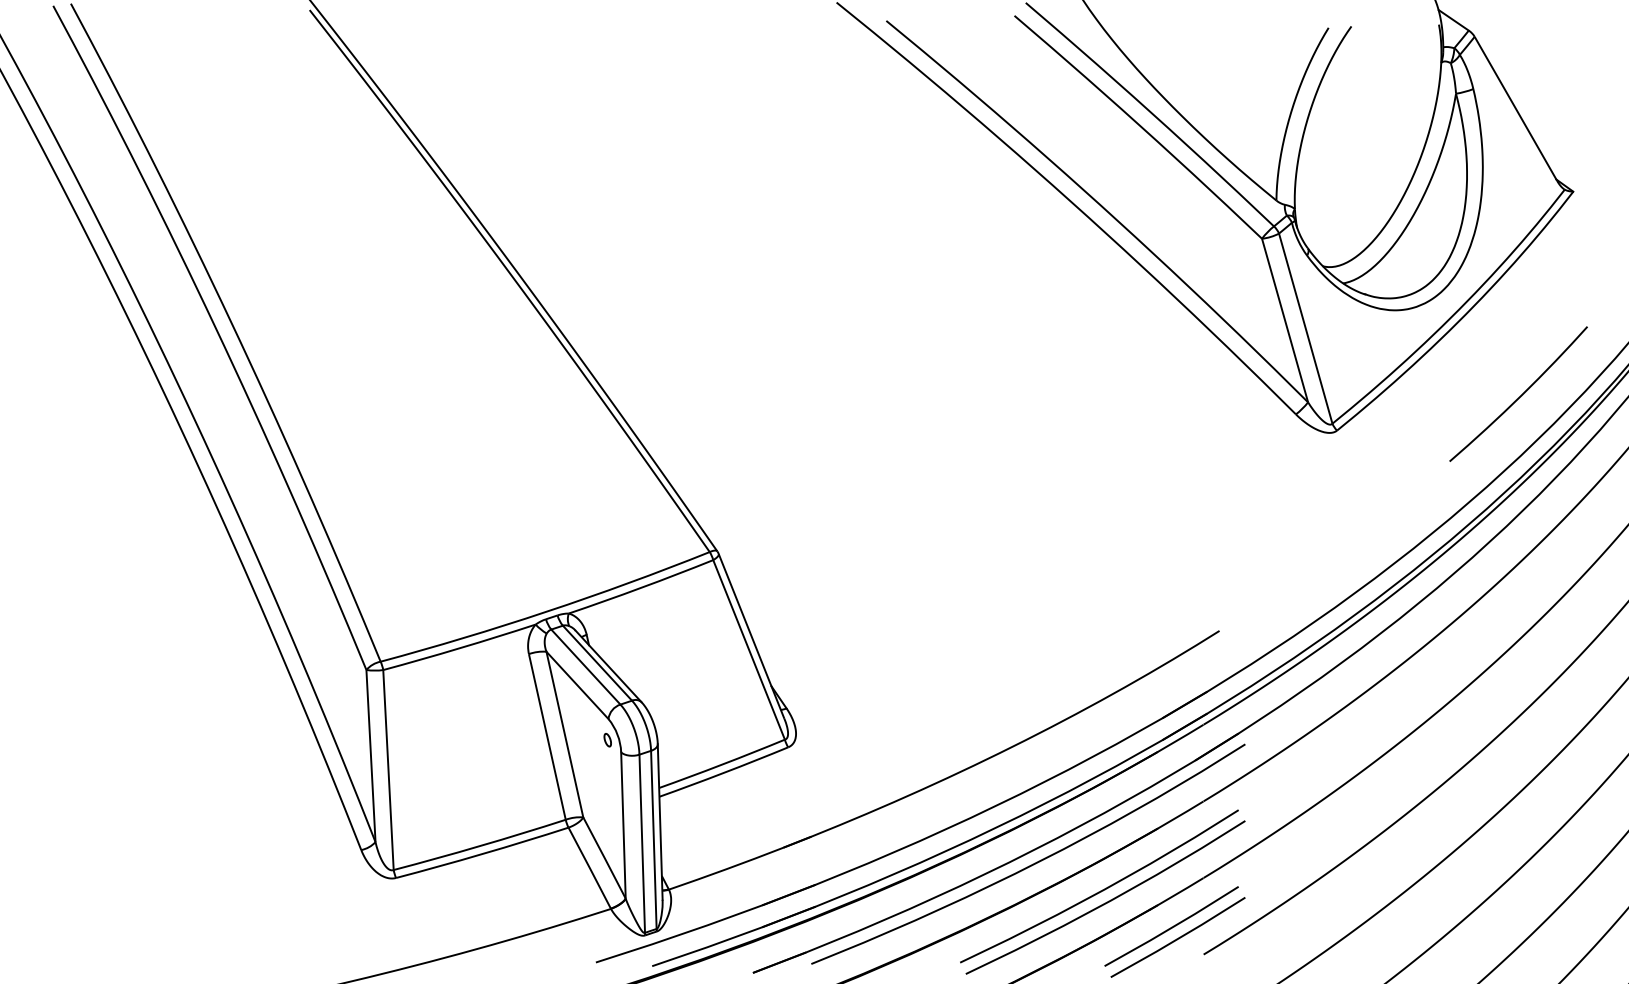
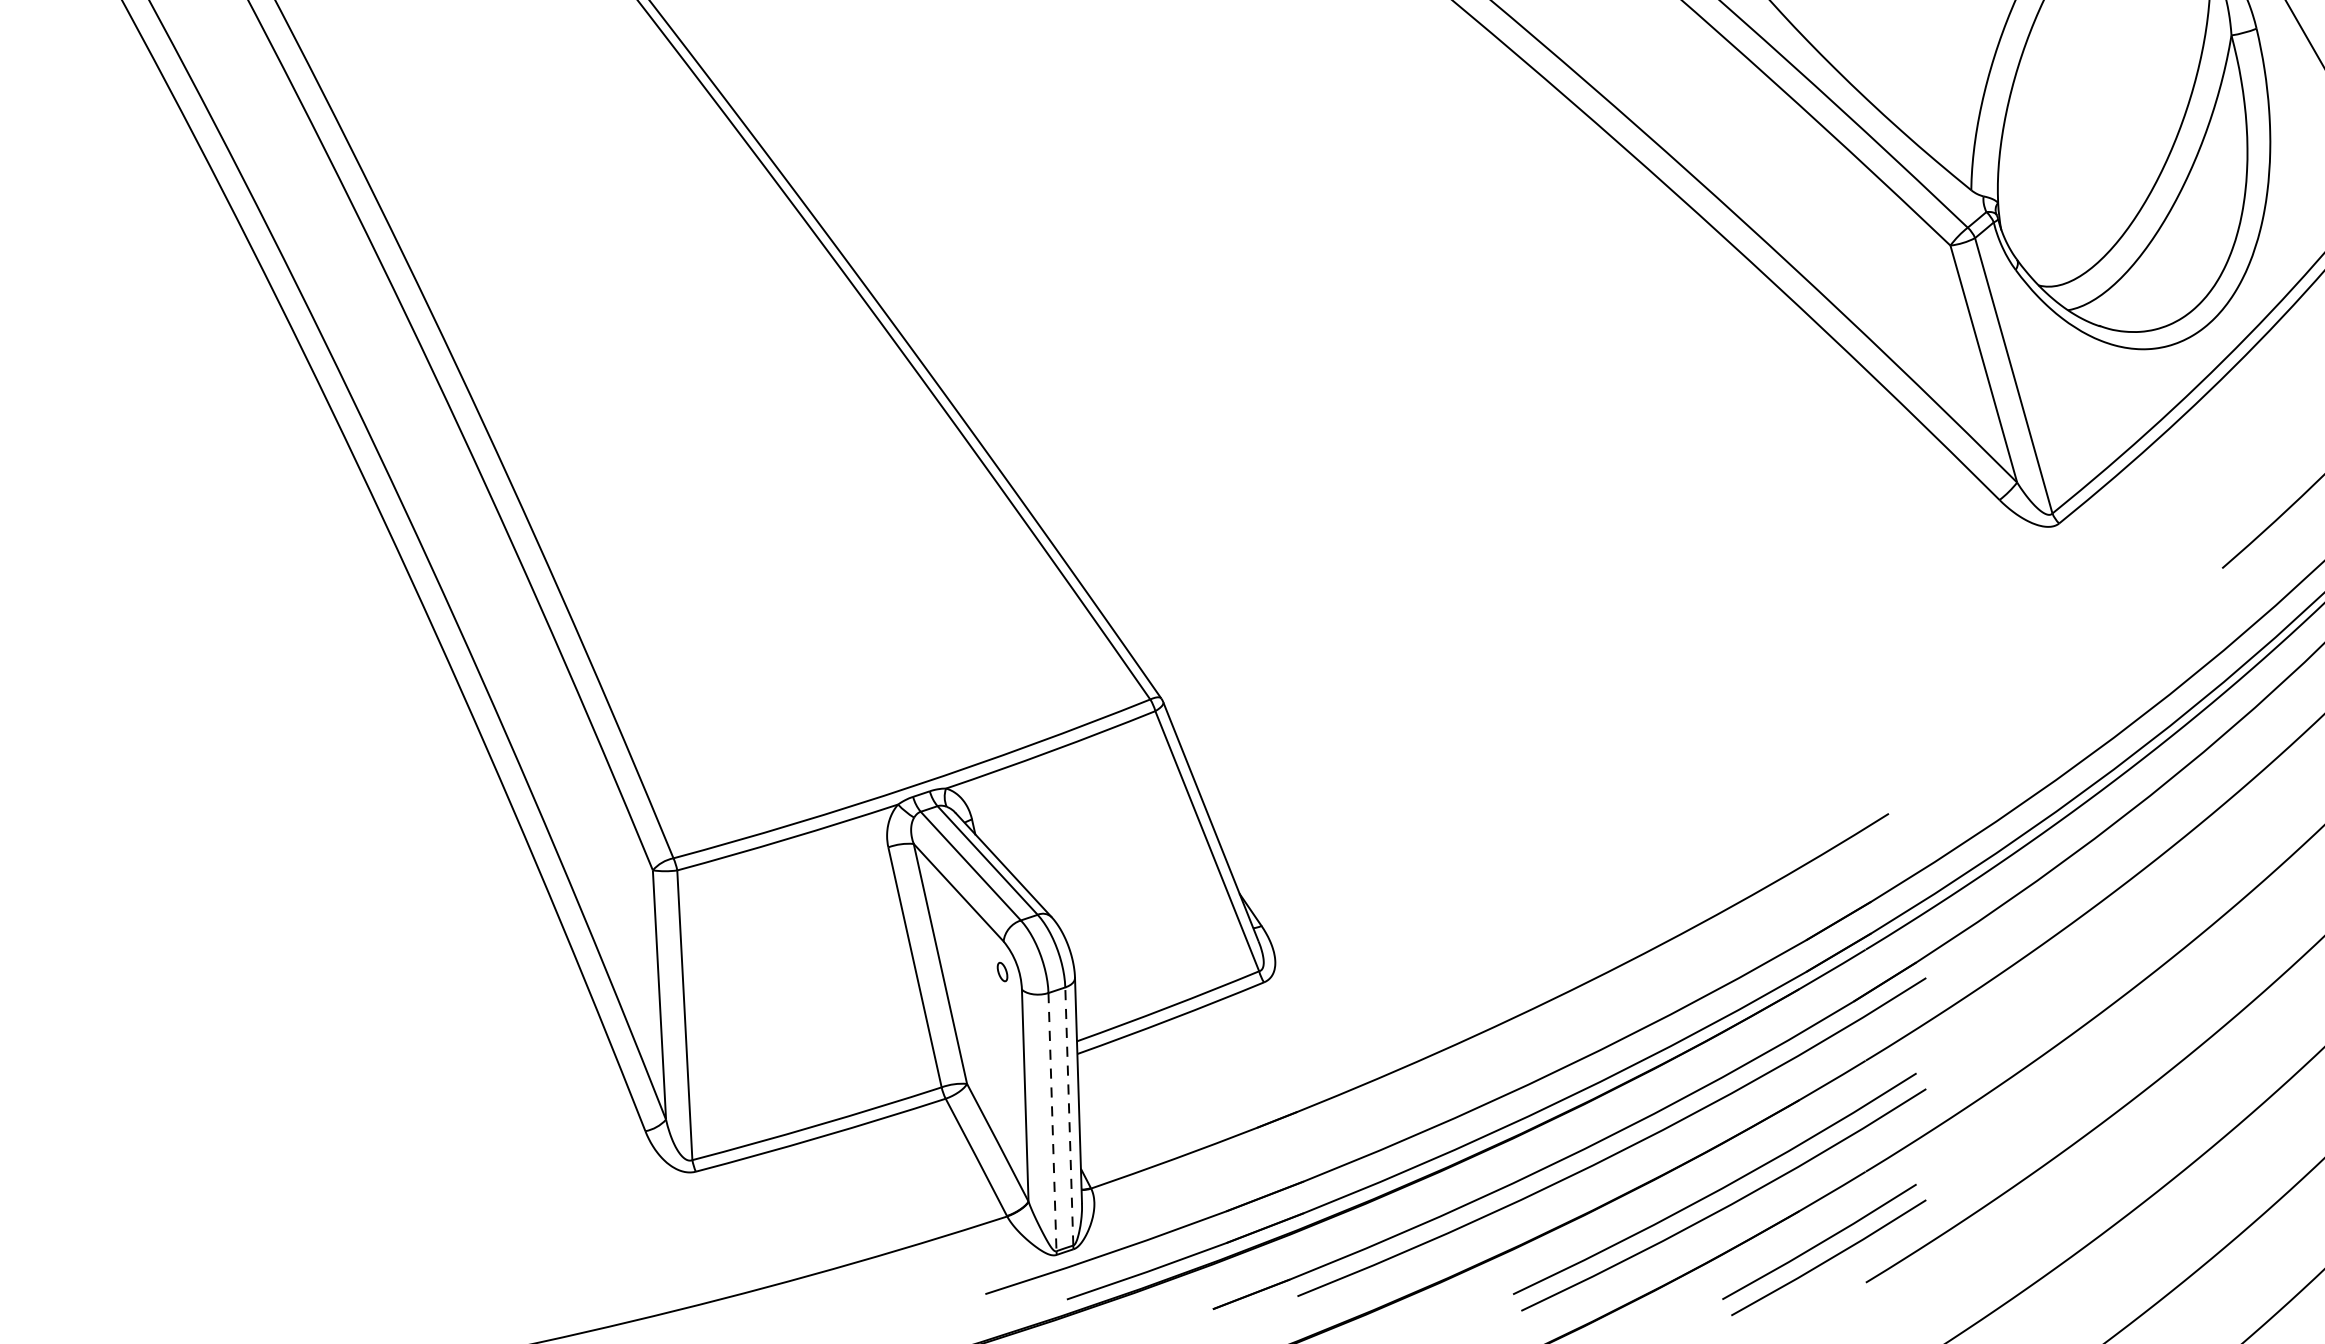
line: (653, 839) -> (1068, 1115), solid -> dashed
line: (642, 844) -> (1052, 1123), solid -> dashed

